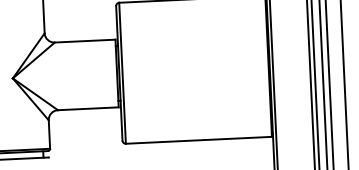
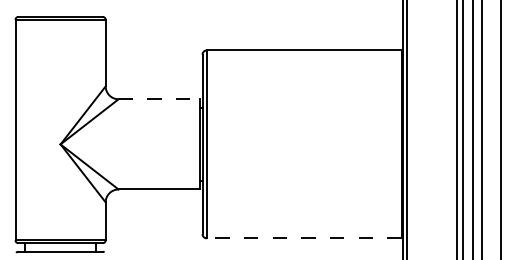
line: (85, 41) -> (159, 99), solid -> dashed
line: (198, 140) -> (303, 238), solid -> dashed

